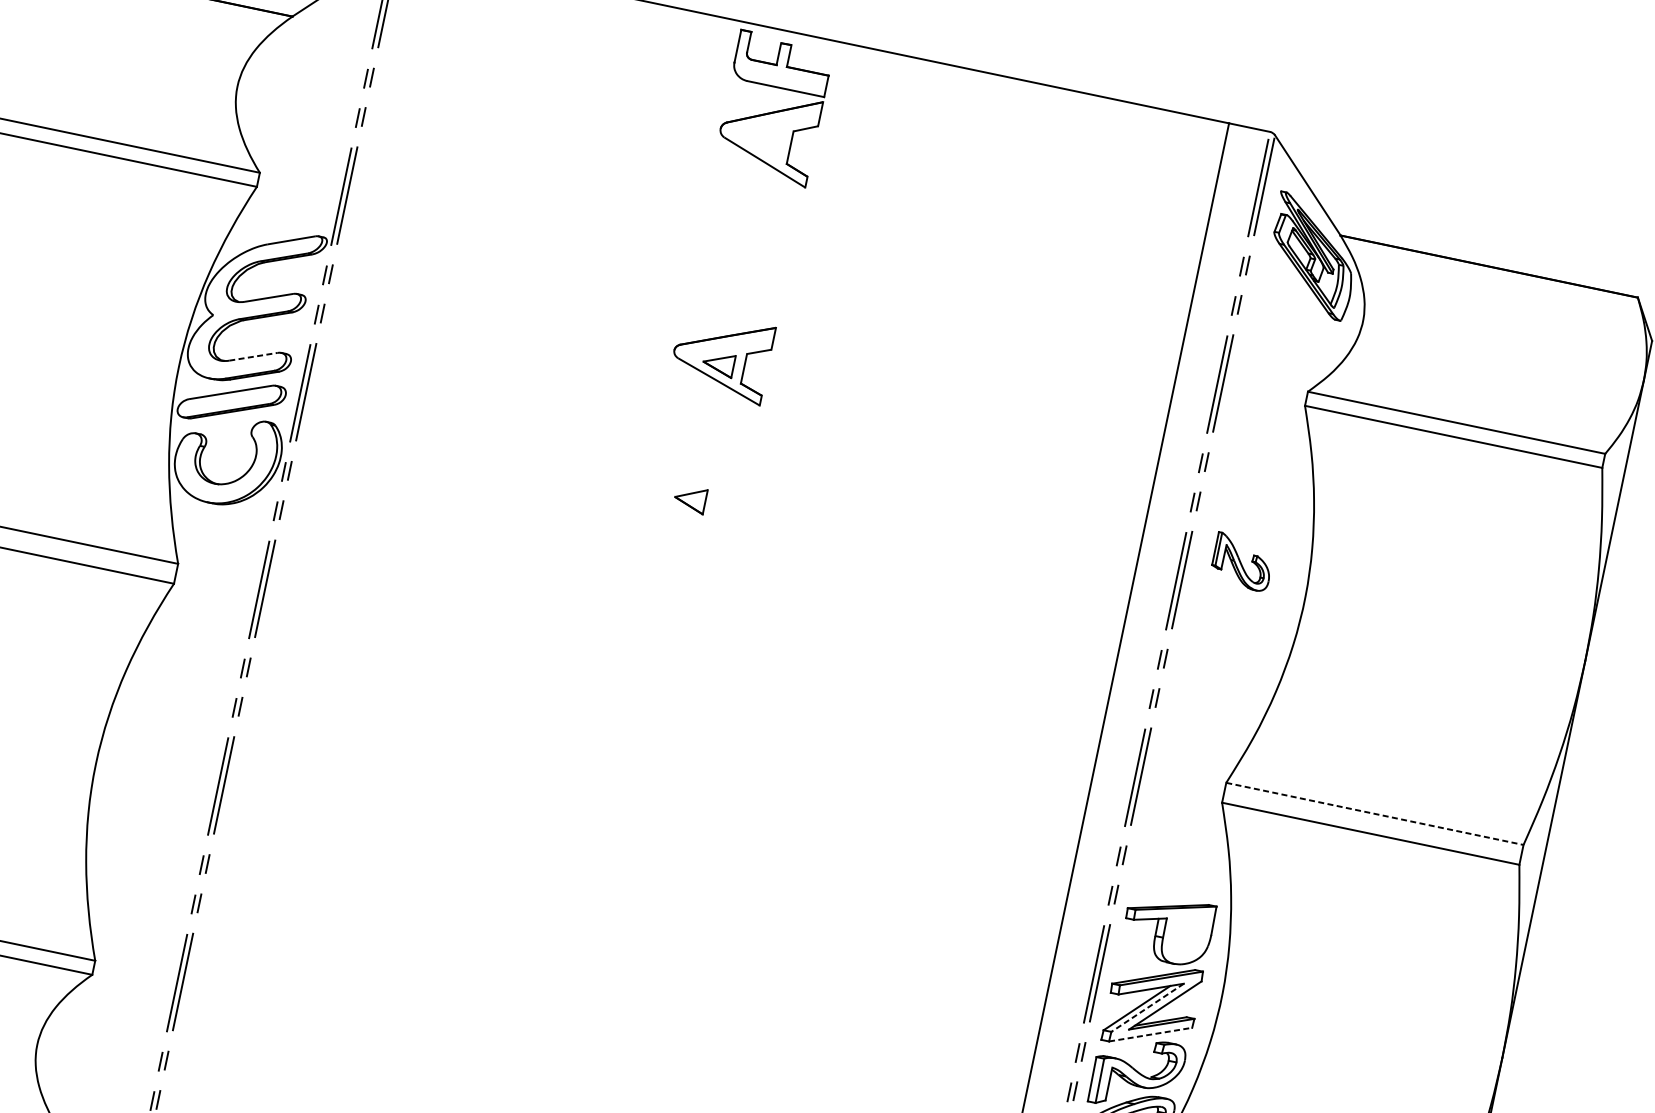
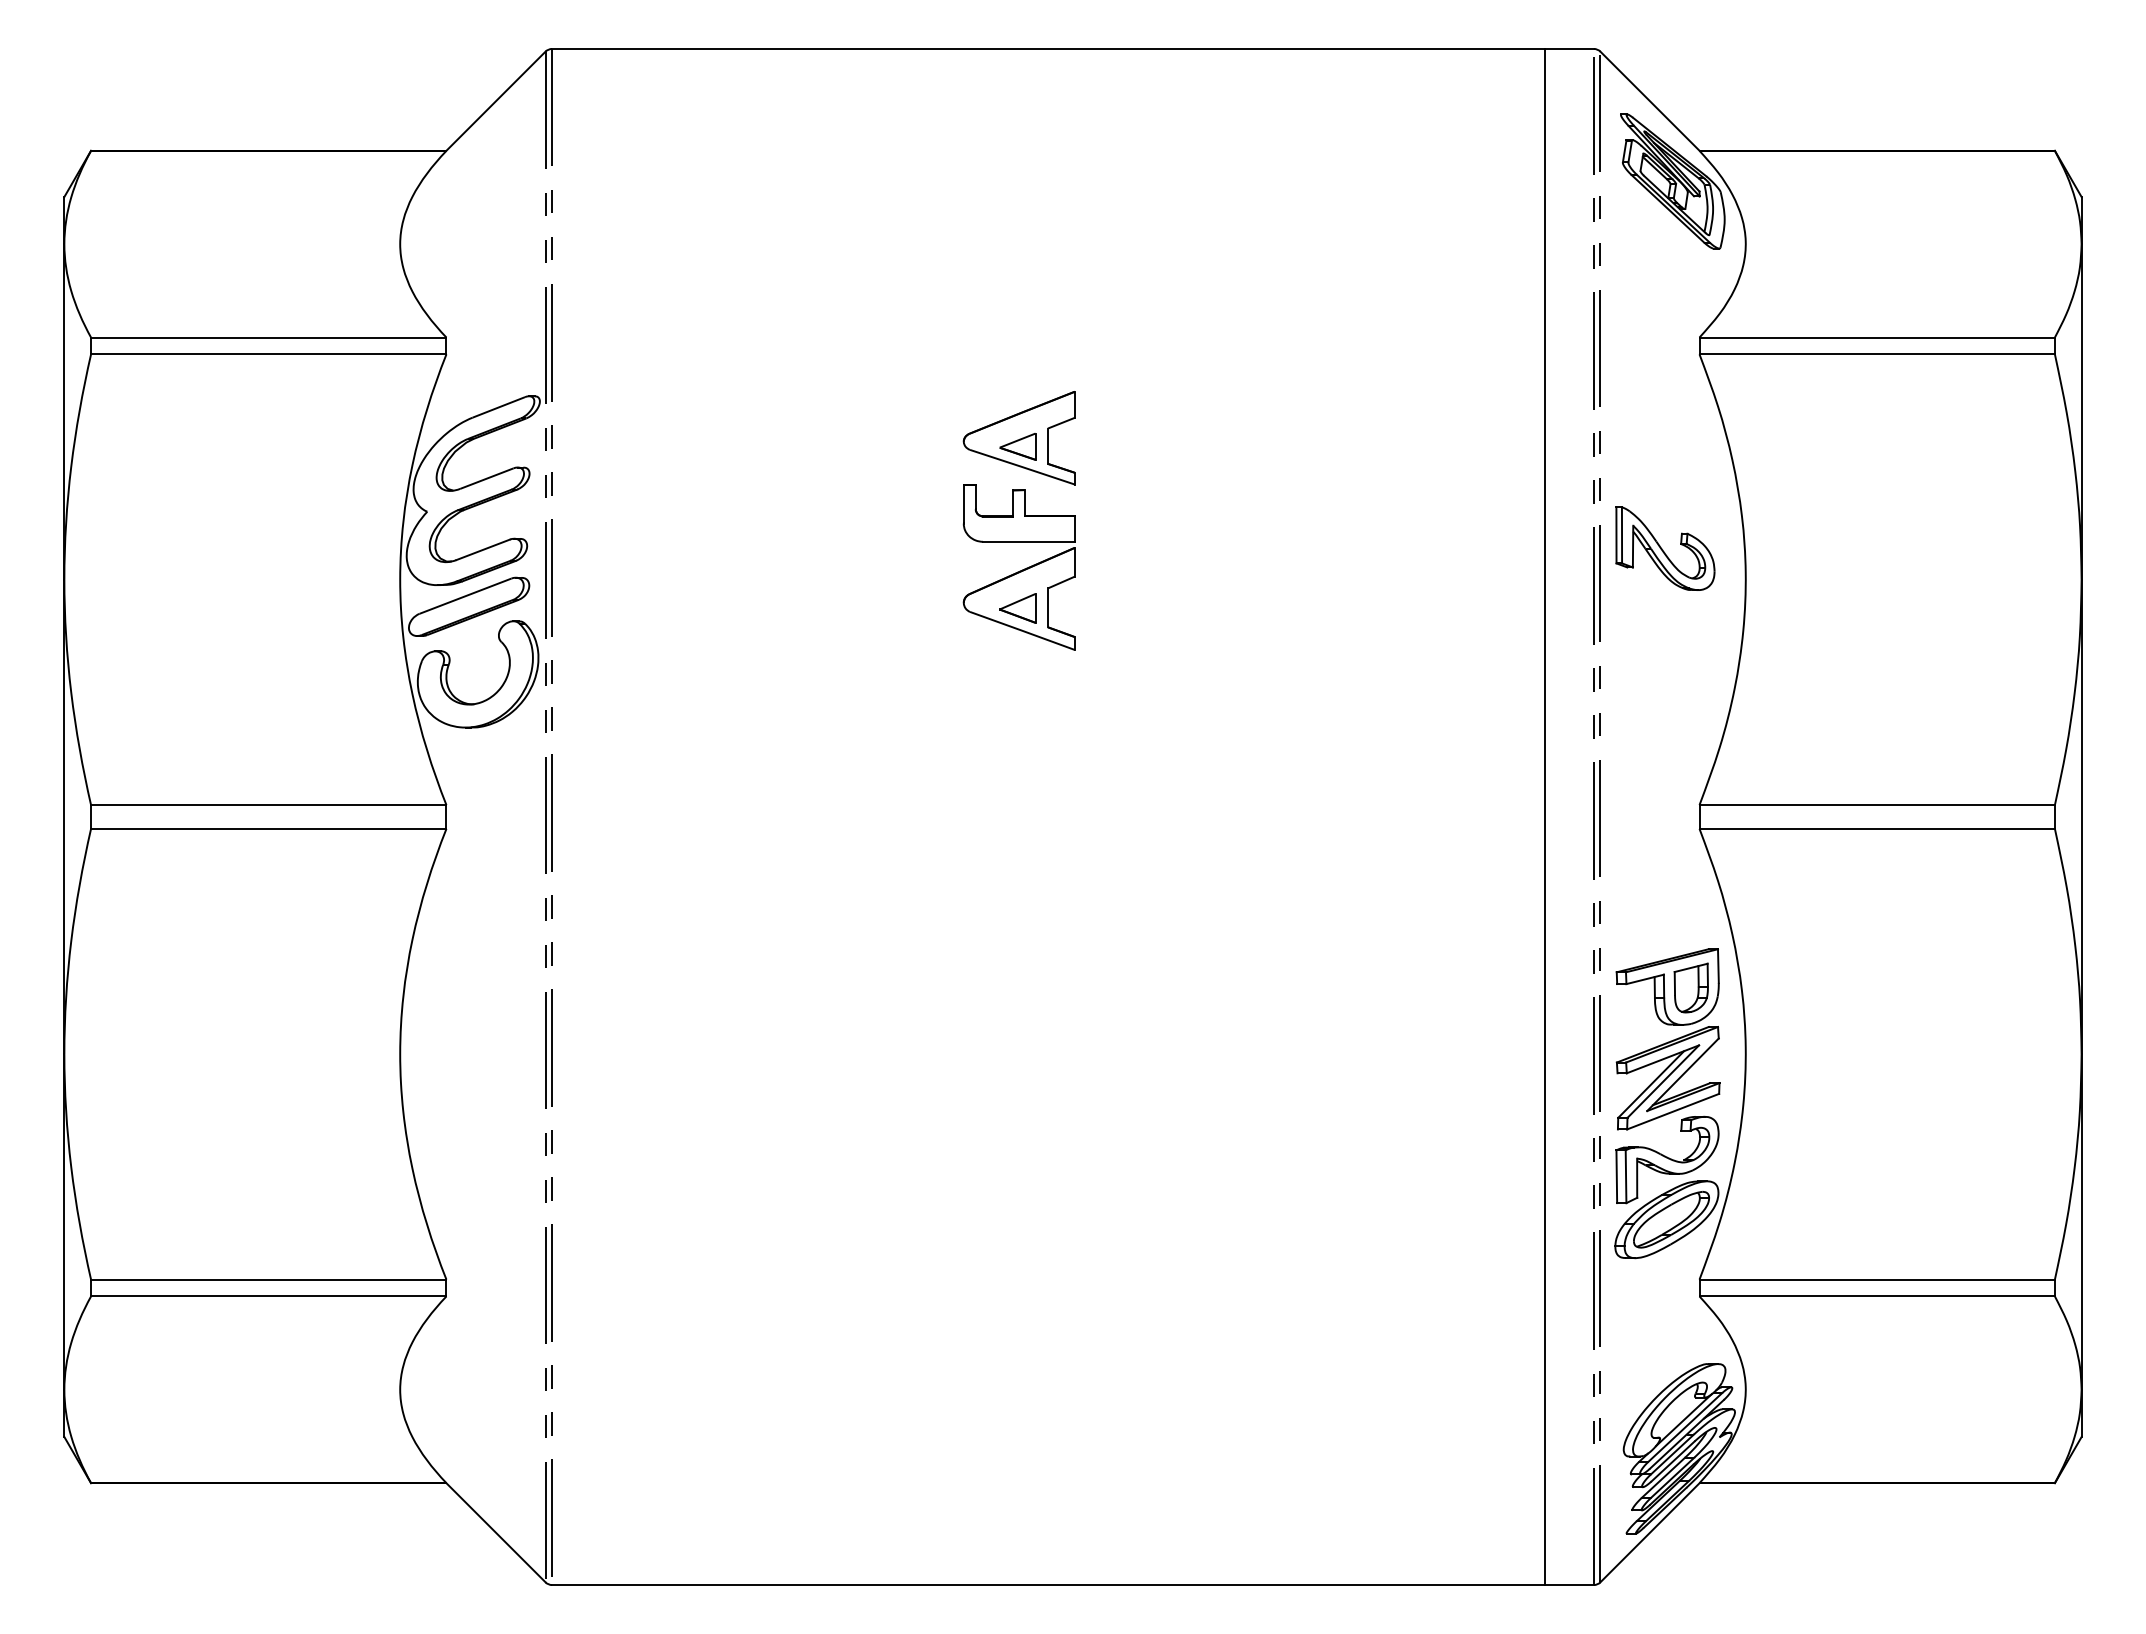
part: (772, 108) -> (1018, 567), moved
line: (253, 356) -> (483, 549), dashed -> solid
part: (1242, 562) -> (1665, 548), size x1.43
line: (1375, 814) -> (1877, 805), dashed -> solid
part: (1186, 933) -> (1690, 987), added
line: (1147, 1007) -> (1663, 1081), dashed -> solid
line: (1150, 1034) -> (1673, 1111), dashed -> solid

